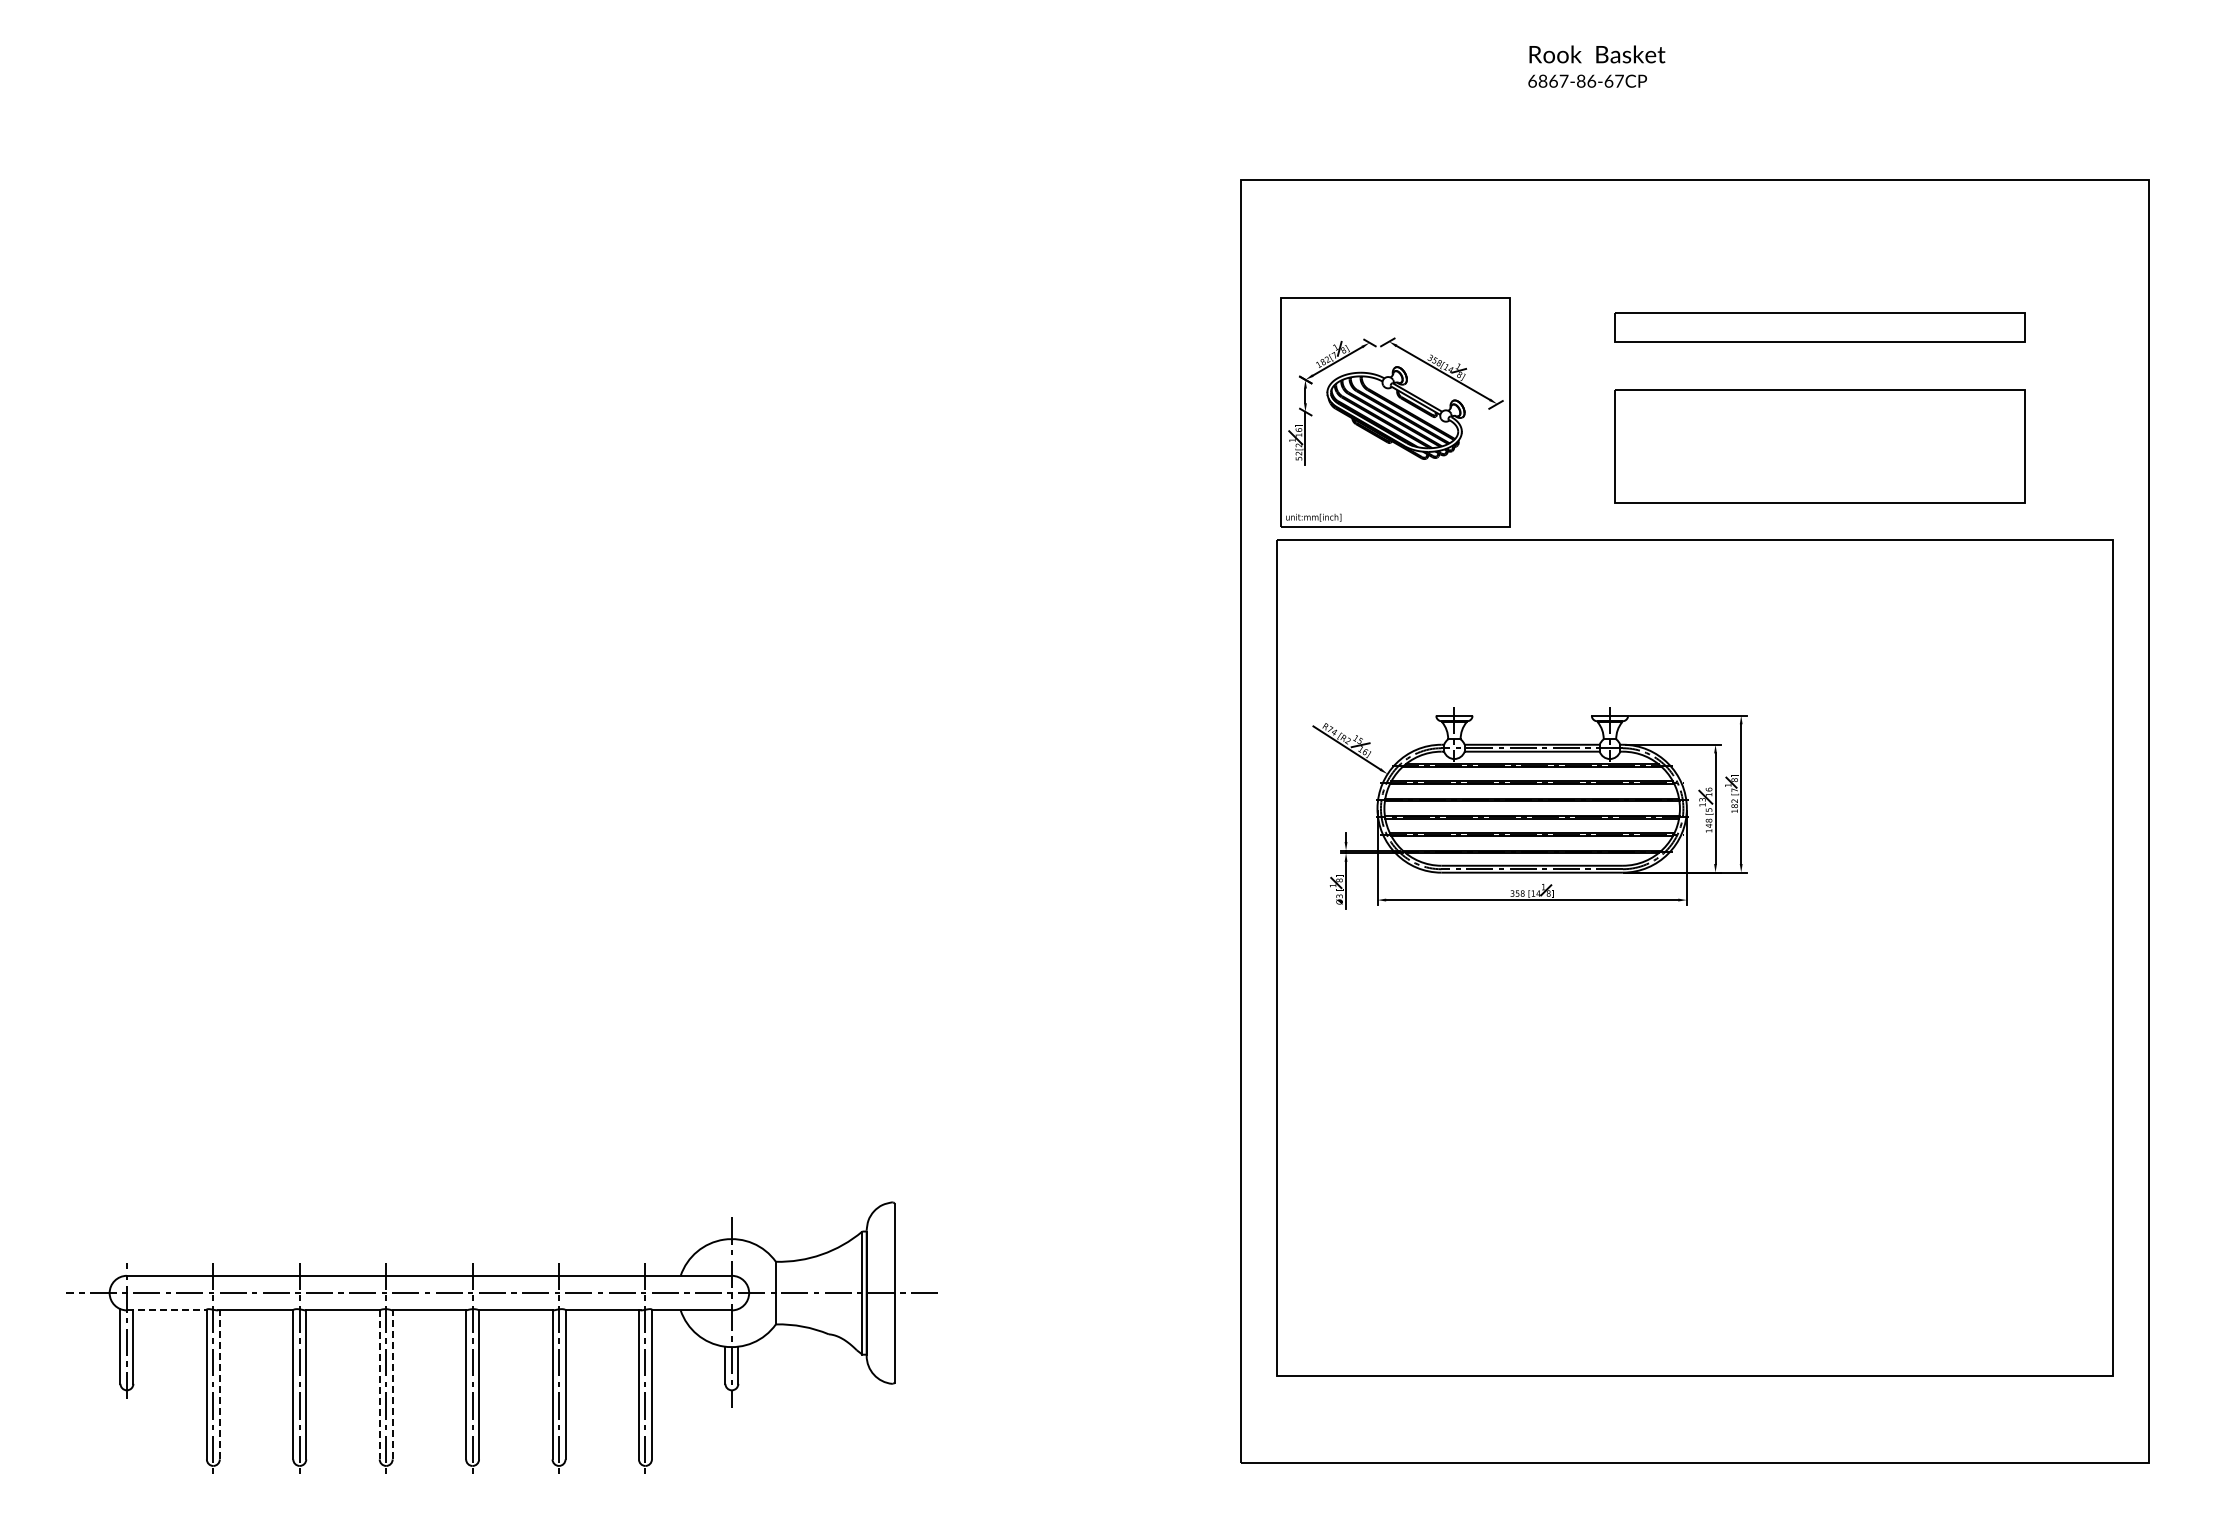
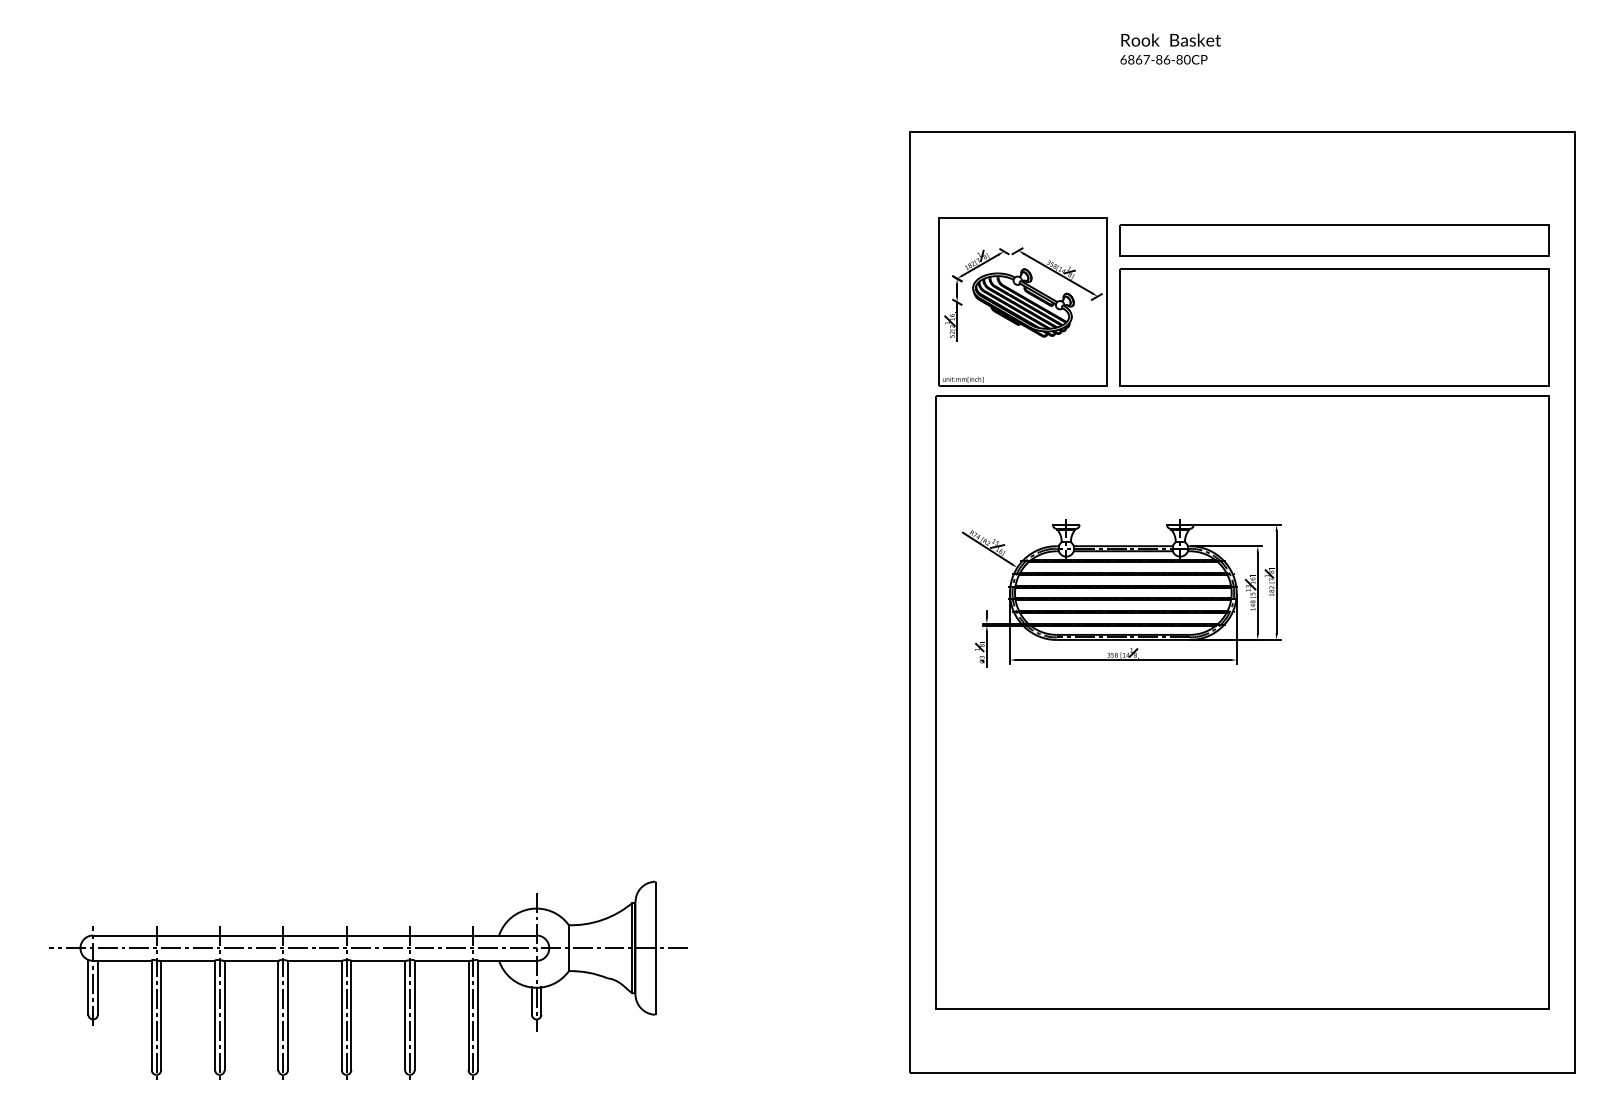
text: (1614, 80) -> (1183, 59), 6867-86-67CP -> 6867-86-80CP
part: (1819, 327) -> (1333, 240), size x1.43
part: (1819, 446) -> (1333, 327), size x1.43
line: (166, 1310) -> (122, 960), dashed -> solid
line: (219, 1384) -> (161, 1015), dashed -> solid
line: (379, 1384) -> (278, 1015), dashed -> solid
line: (392, 1384) -> (287, 1015), dashed -> solid

